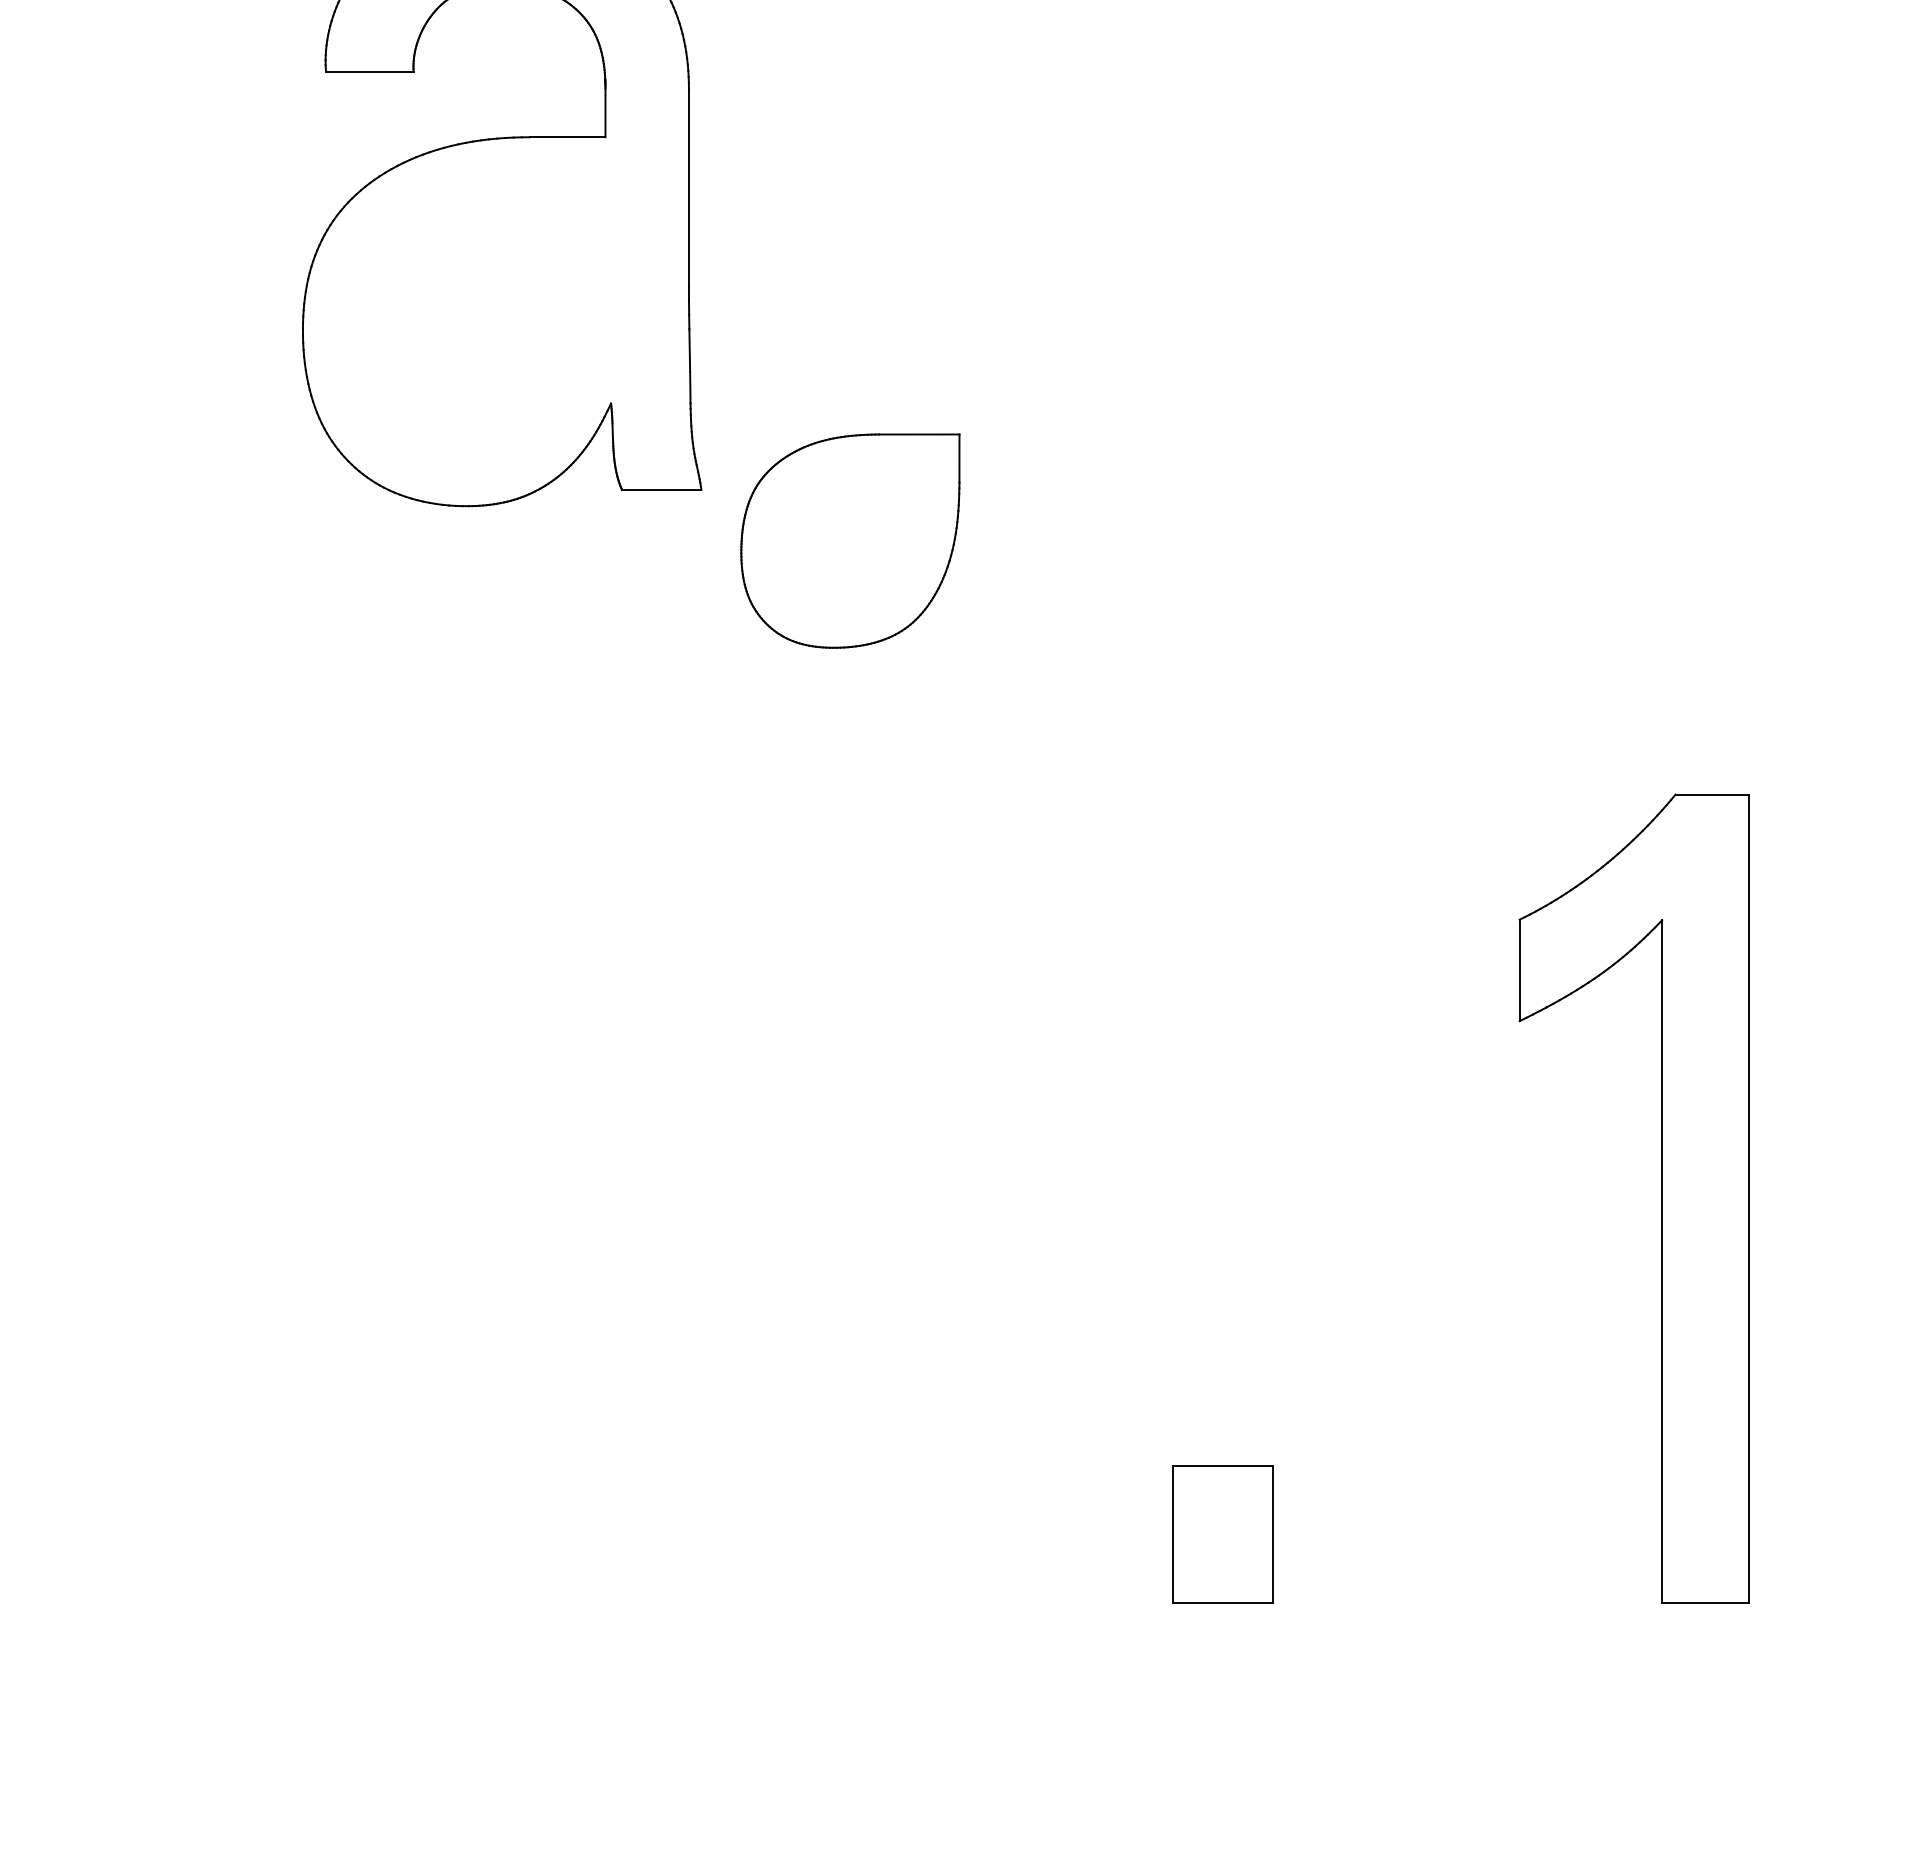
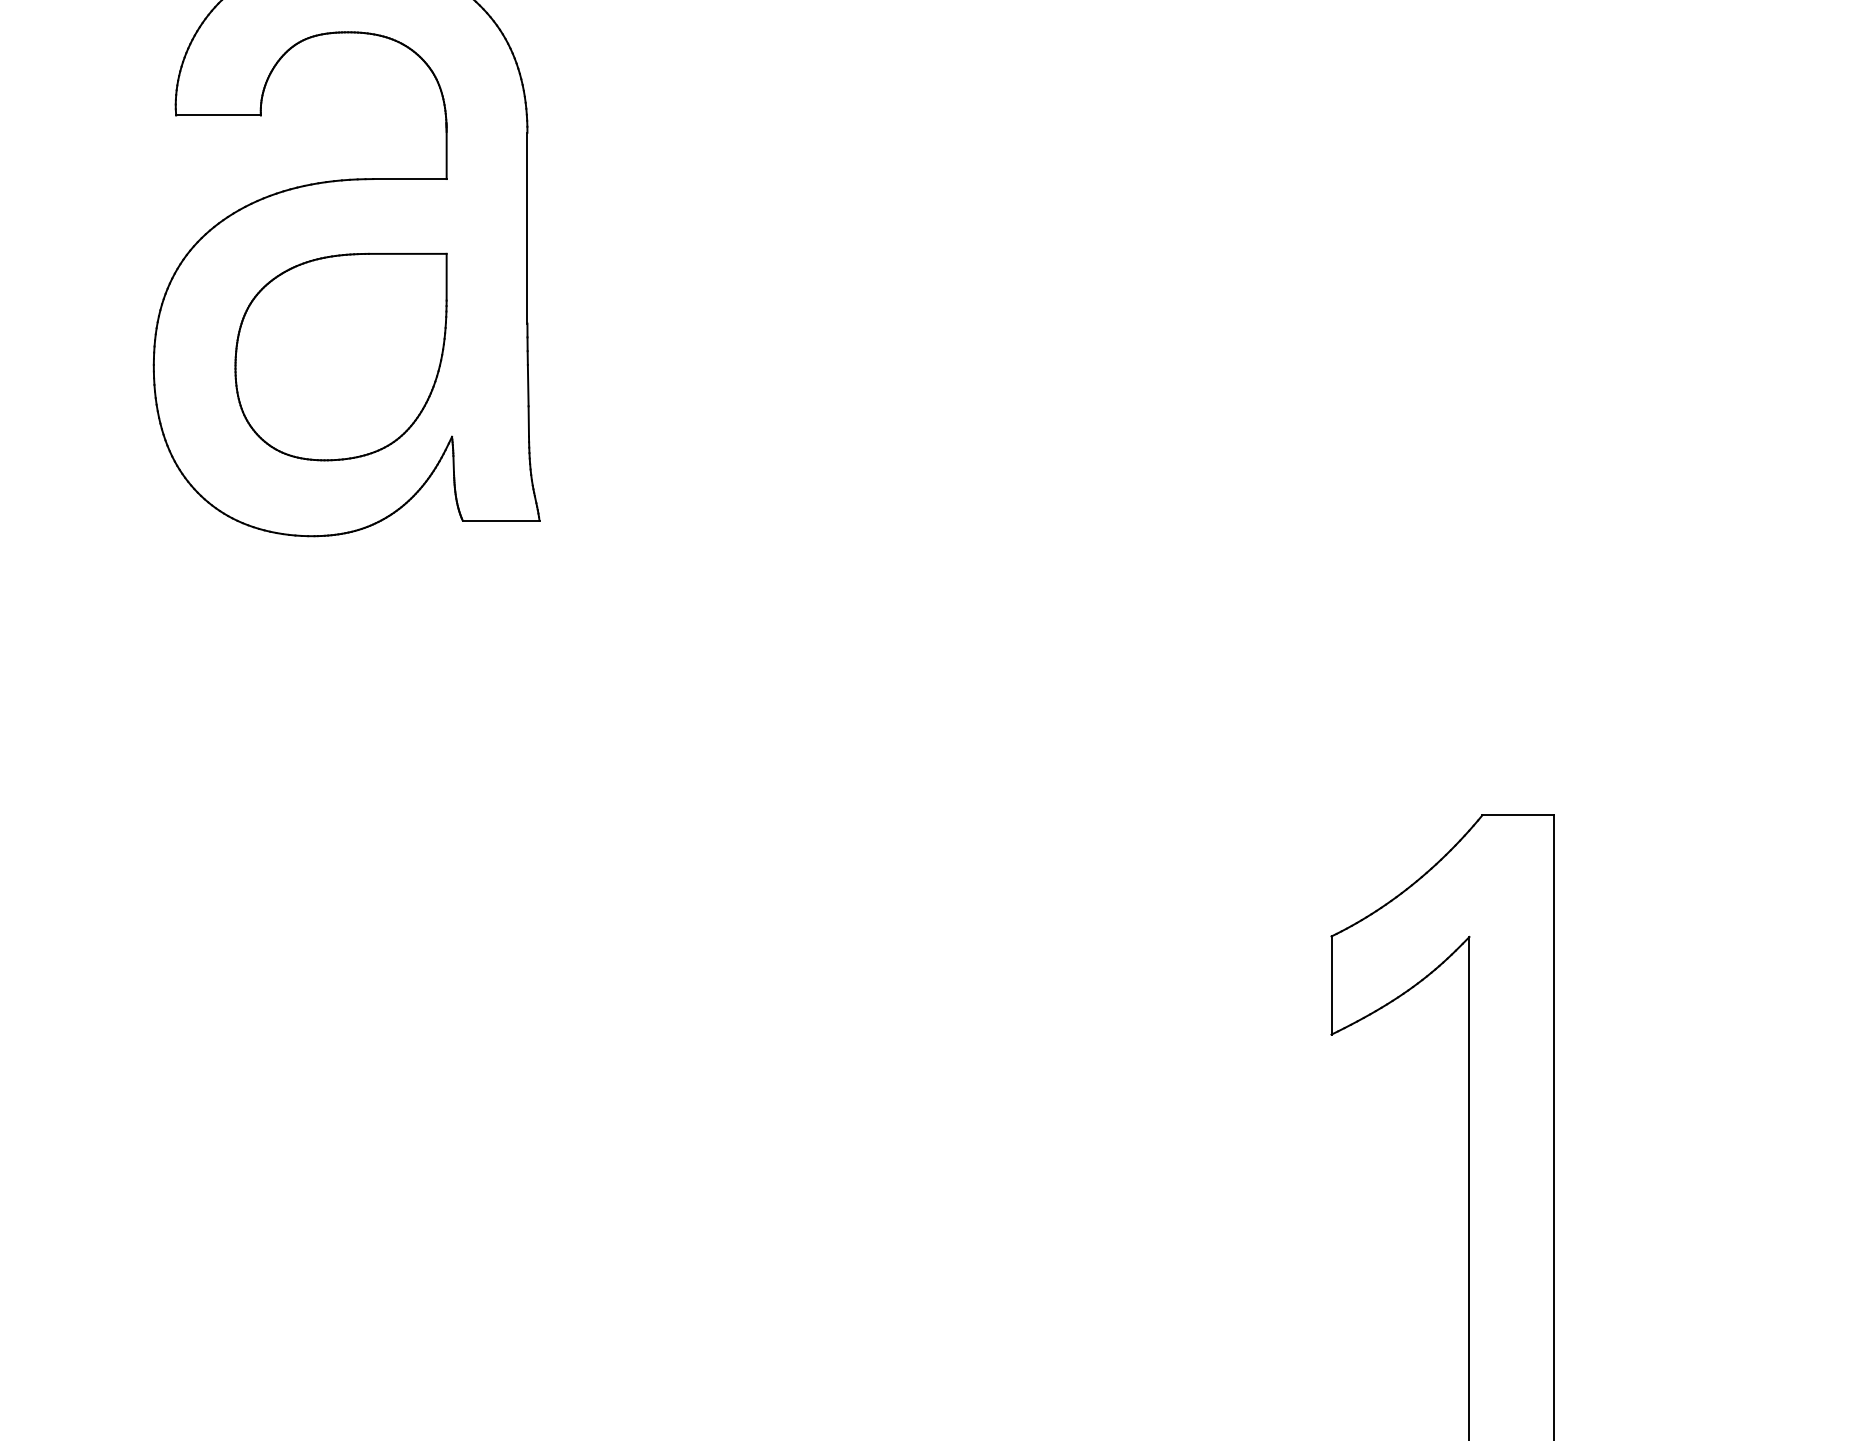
part: (850, 540) -> (341, 356), moved

